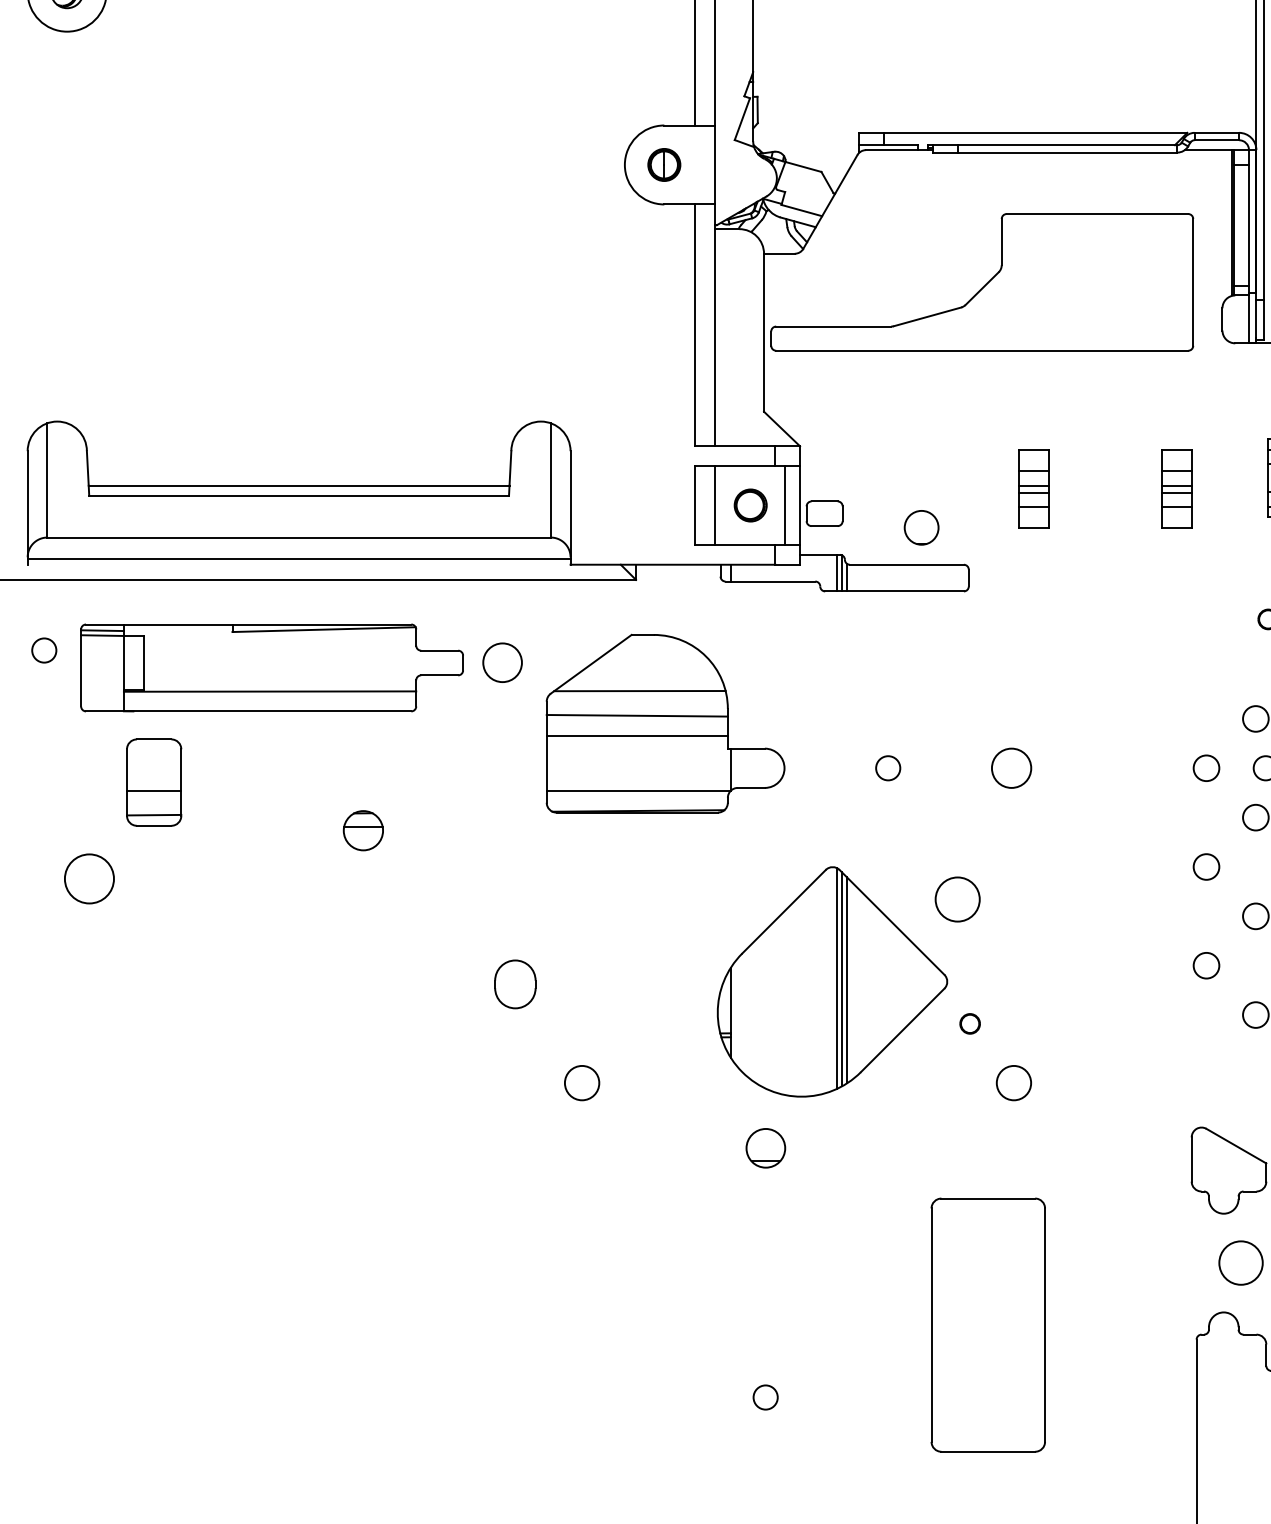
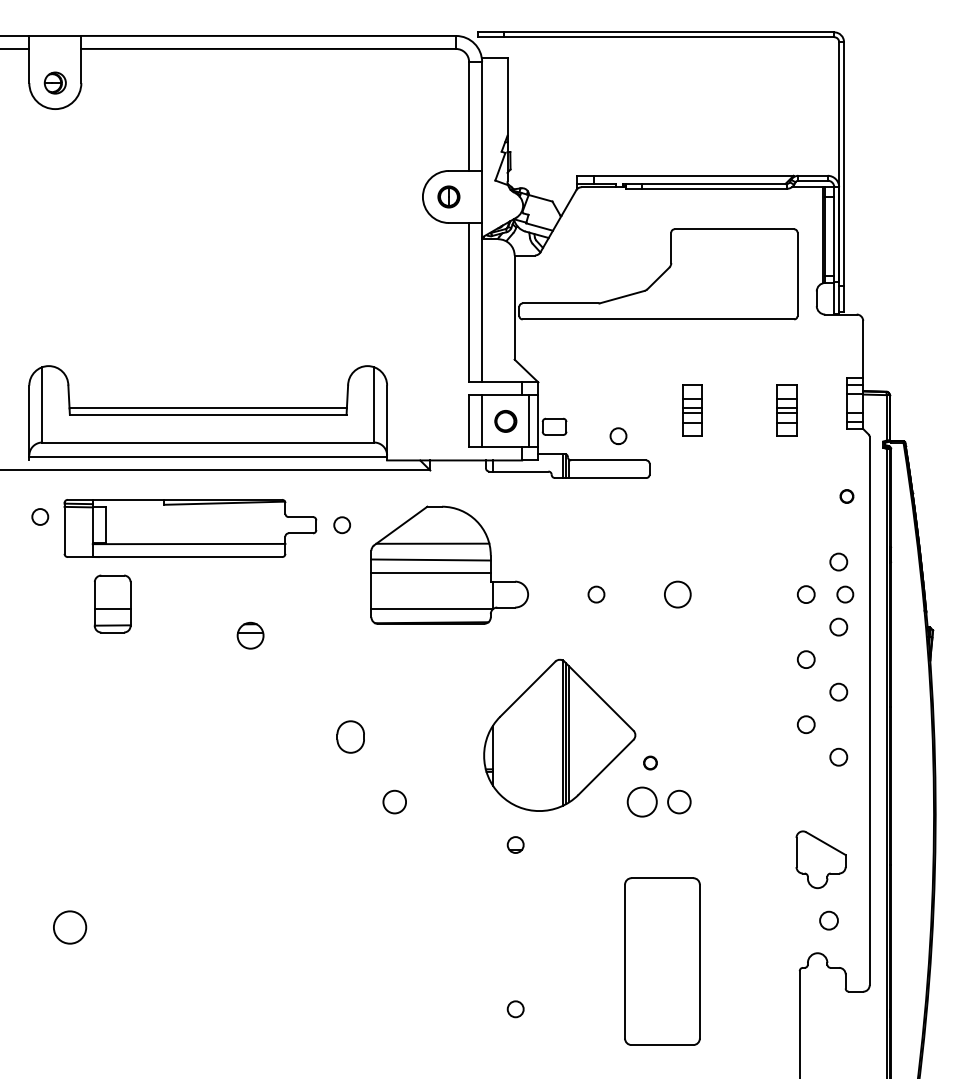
part: (921, 528) -> (618, 436), size x0.71
circle: (501, 663) -> (341, 525), size x0.62
circle: (90, 878) -> (70, 927), moved
circle: (956, 898) -> (641, 801), moved
part: (765, 1147) -> (515, 844), size x0.62
circle: (1240, 1262) -> (828, 920), size x0.62

